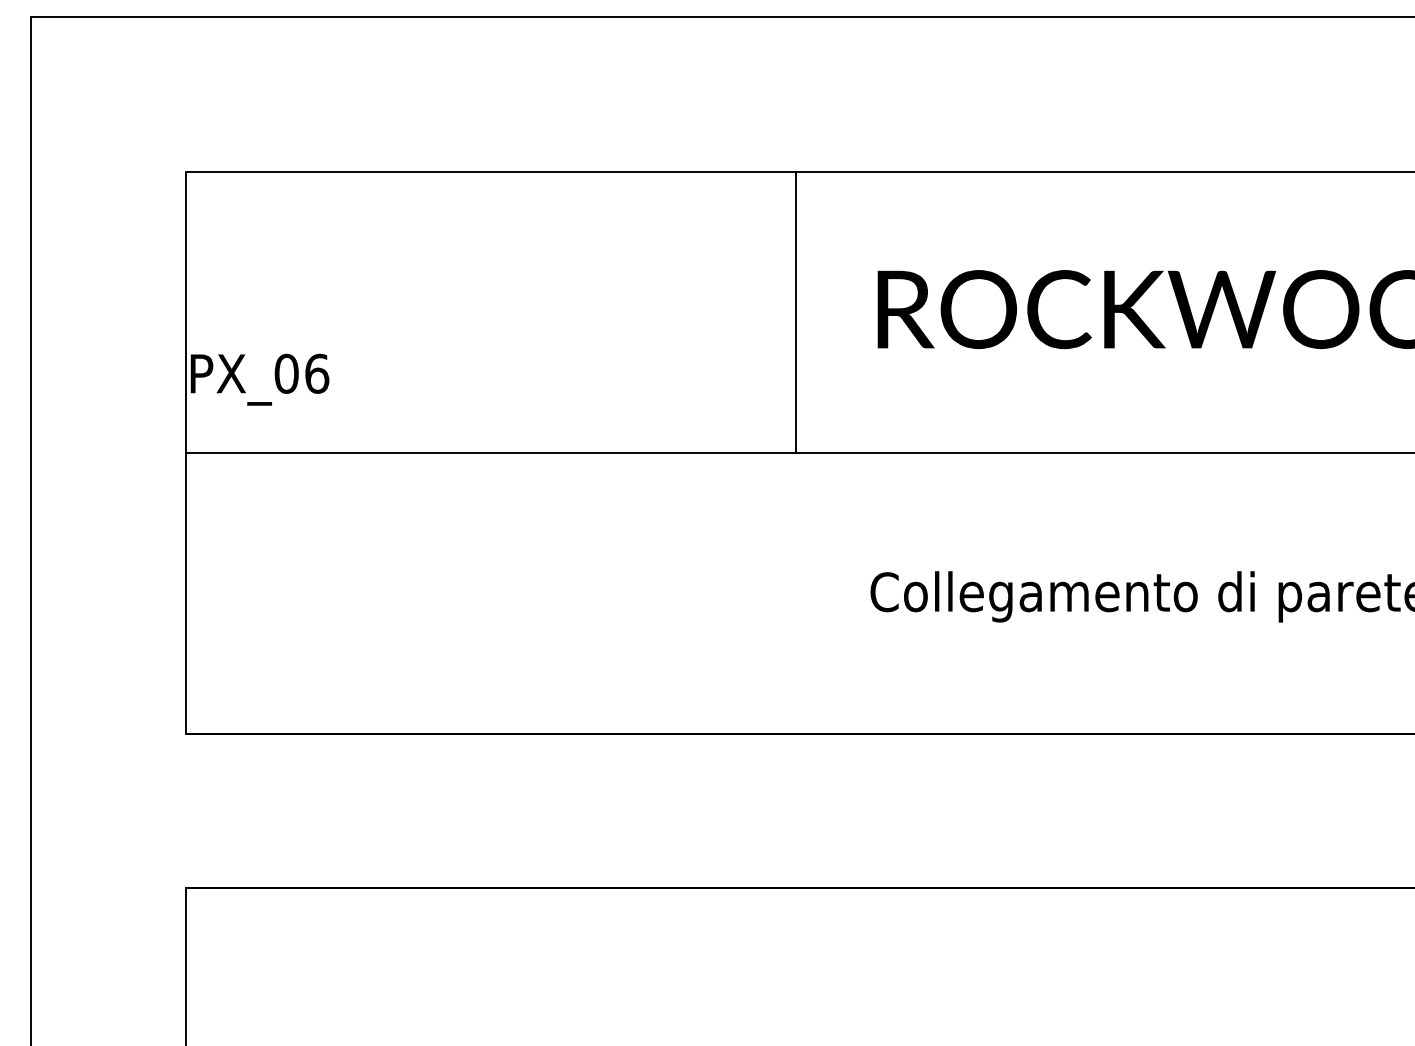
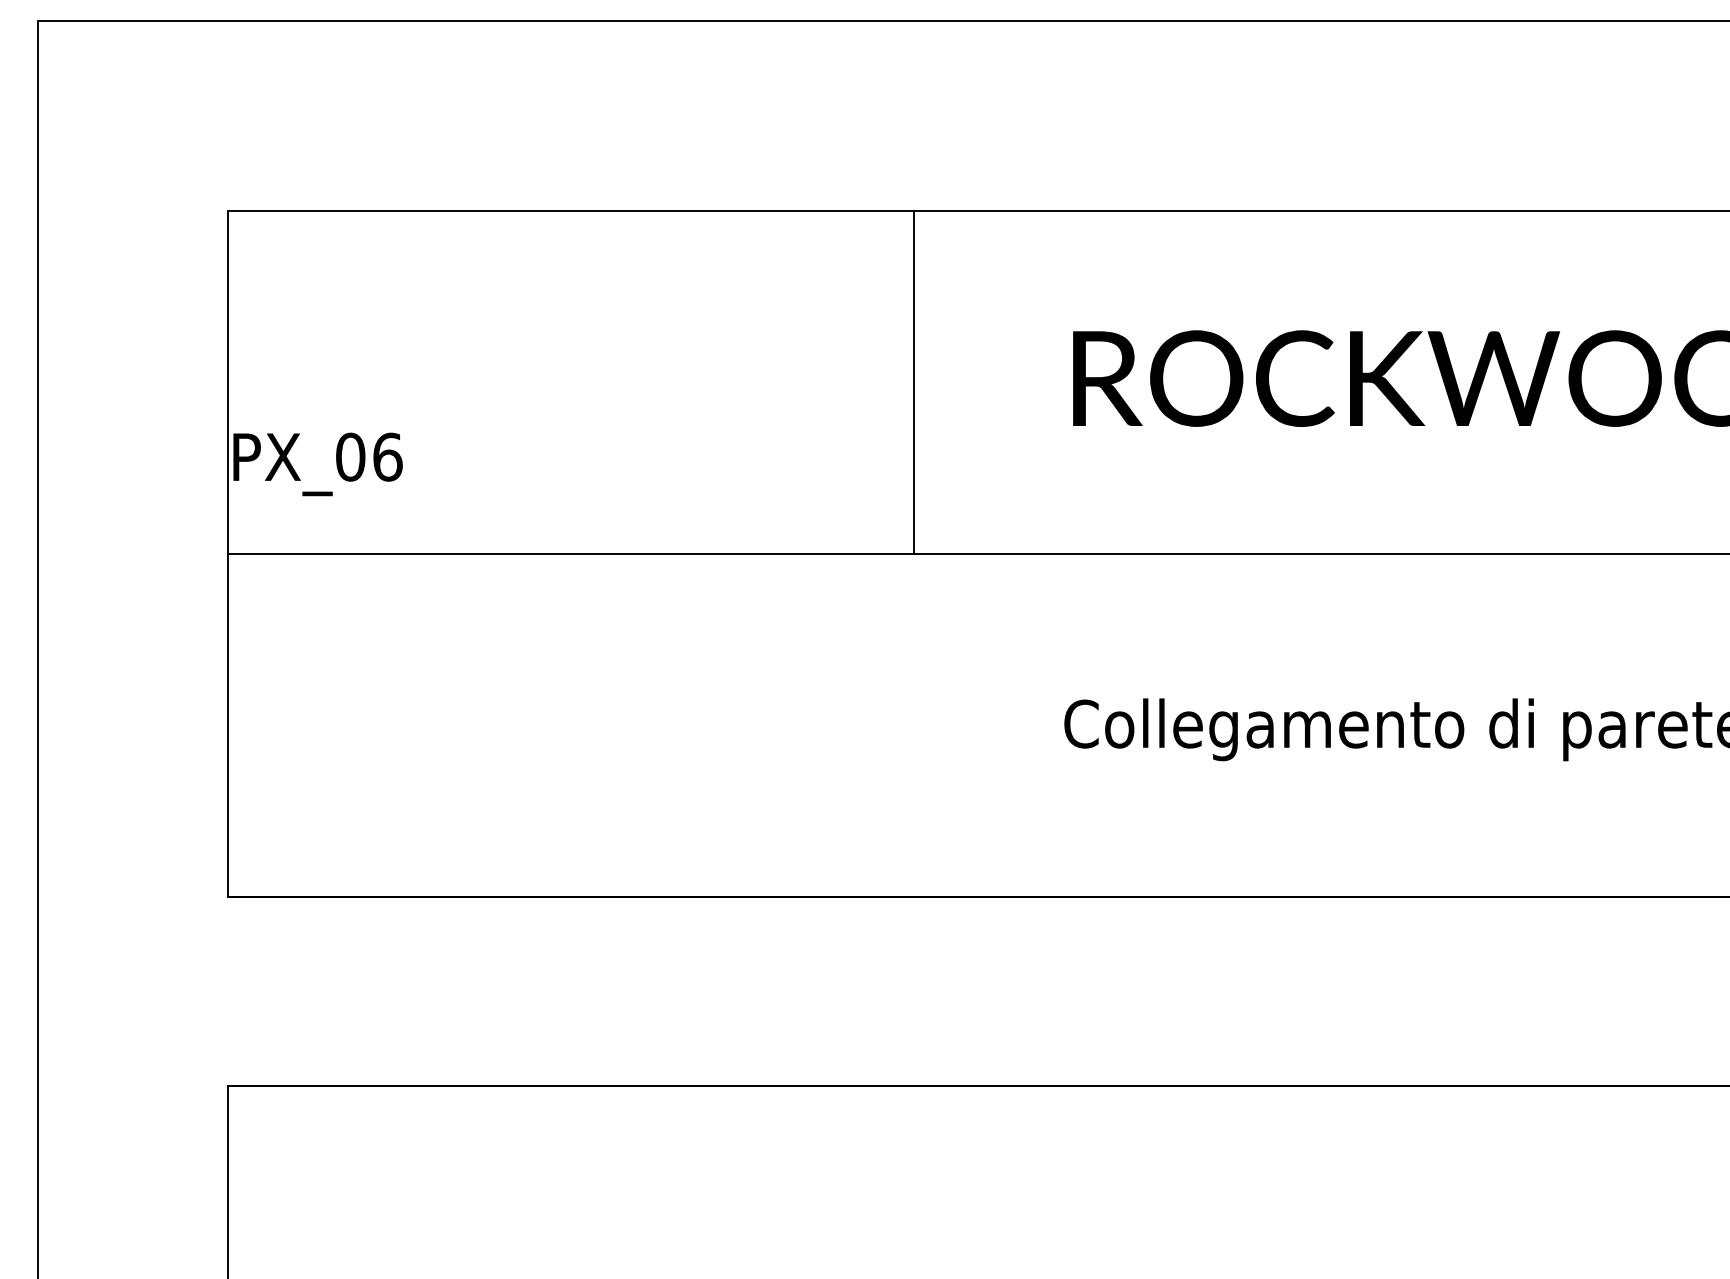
line: (796, 311) -> (914, 381), moved

